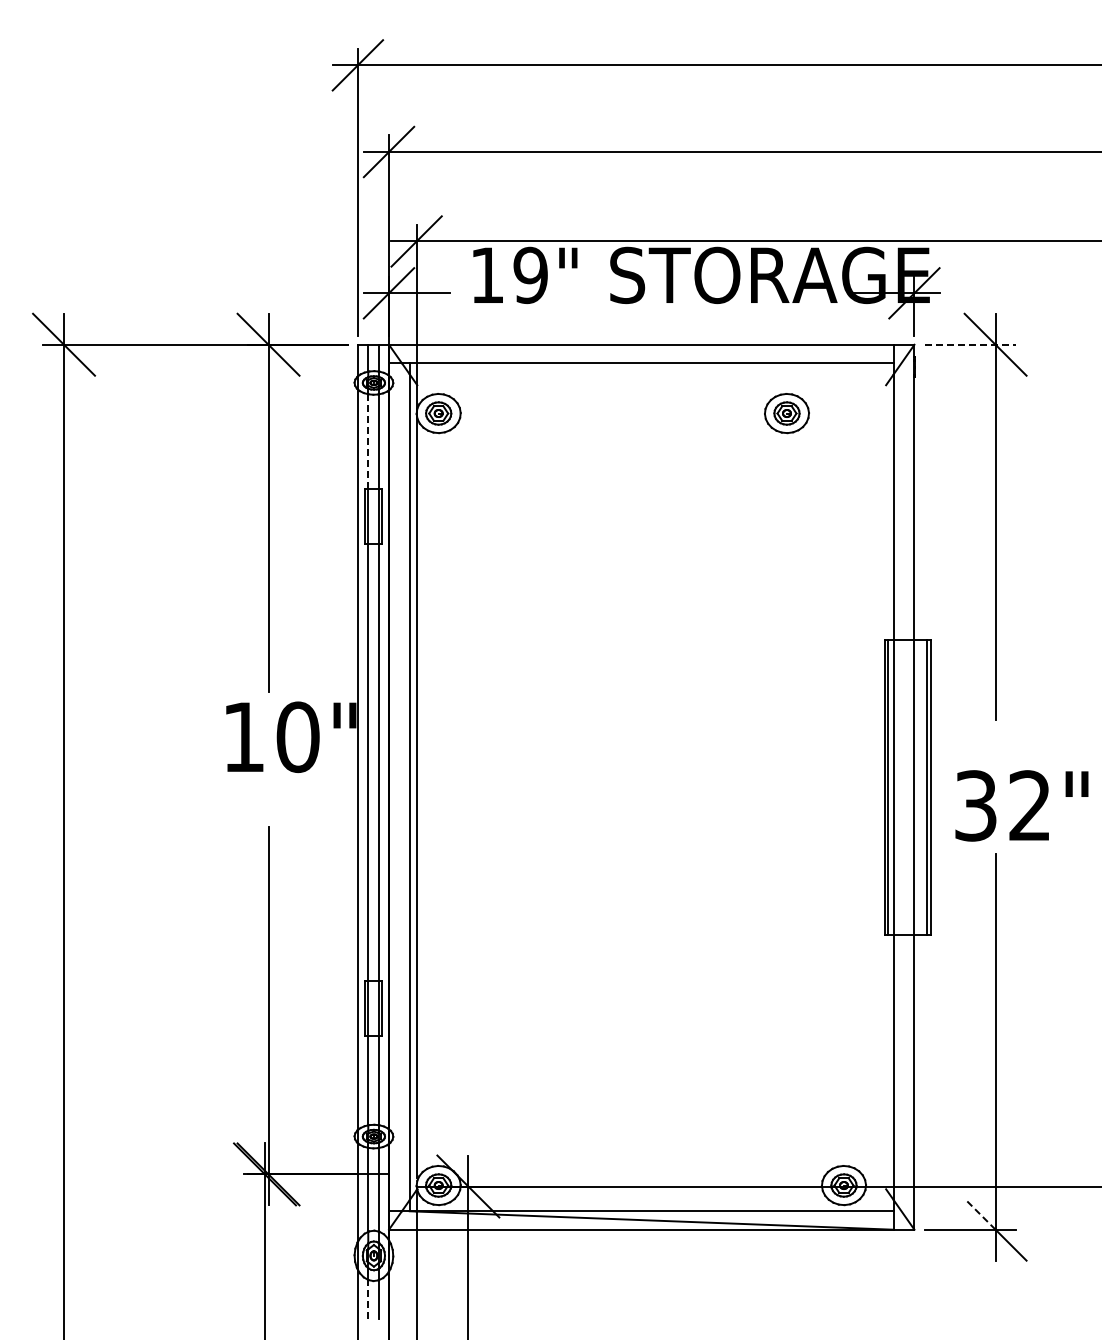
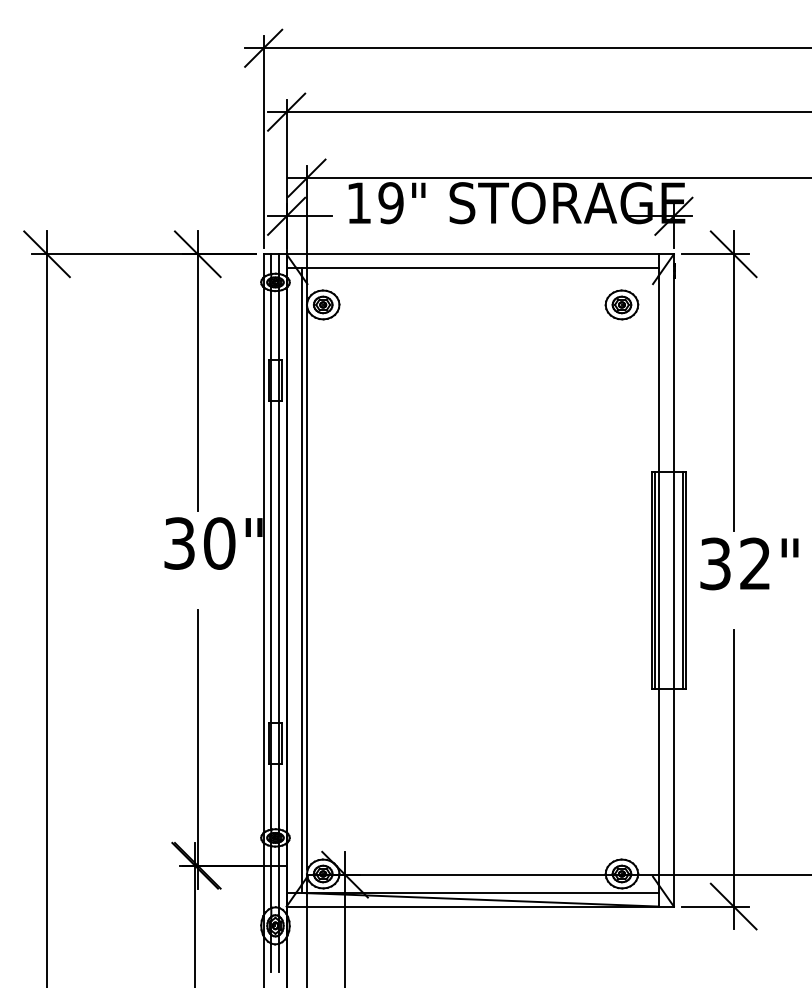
line: (970, 344) -> (715, 254), dashed -> solid
part: (786, 413) -> (621, 304), moved
line: (368, 441) -> (271, 325), dashed -> solid
text: (243, 737) -> (179, 543), 10" -> 30"
text: (1021, 805) -> (749, 563), moved
line: (980, 1214) -> (722, 895), dashed -> solid
line: (368, 1298) -> (271, 957), dashed -> solid

